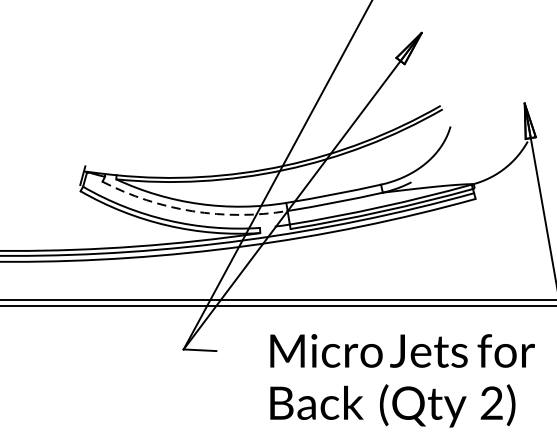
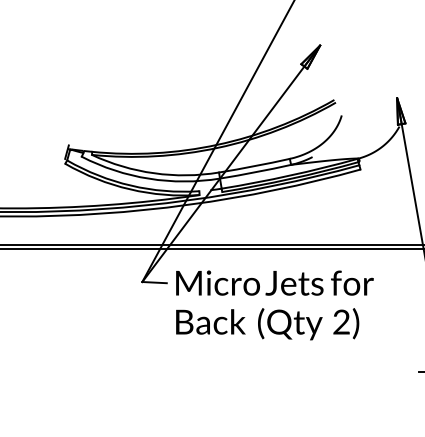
arc: (193, 210) -> (149, 178), dashed -> solid
text: (402, 380) -> (274, 305), moved

